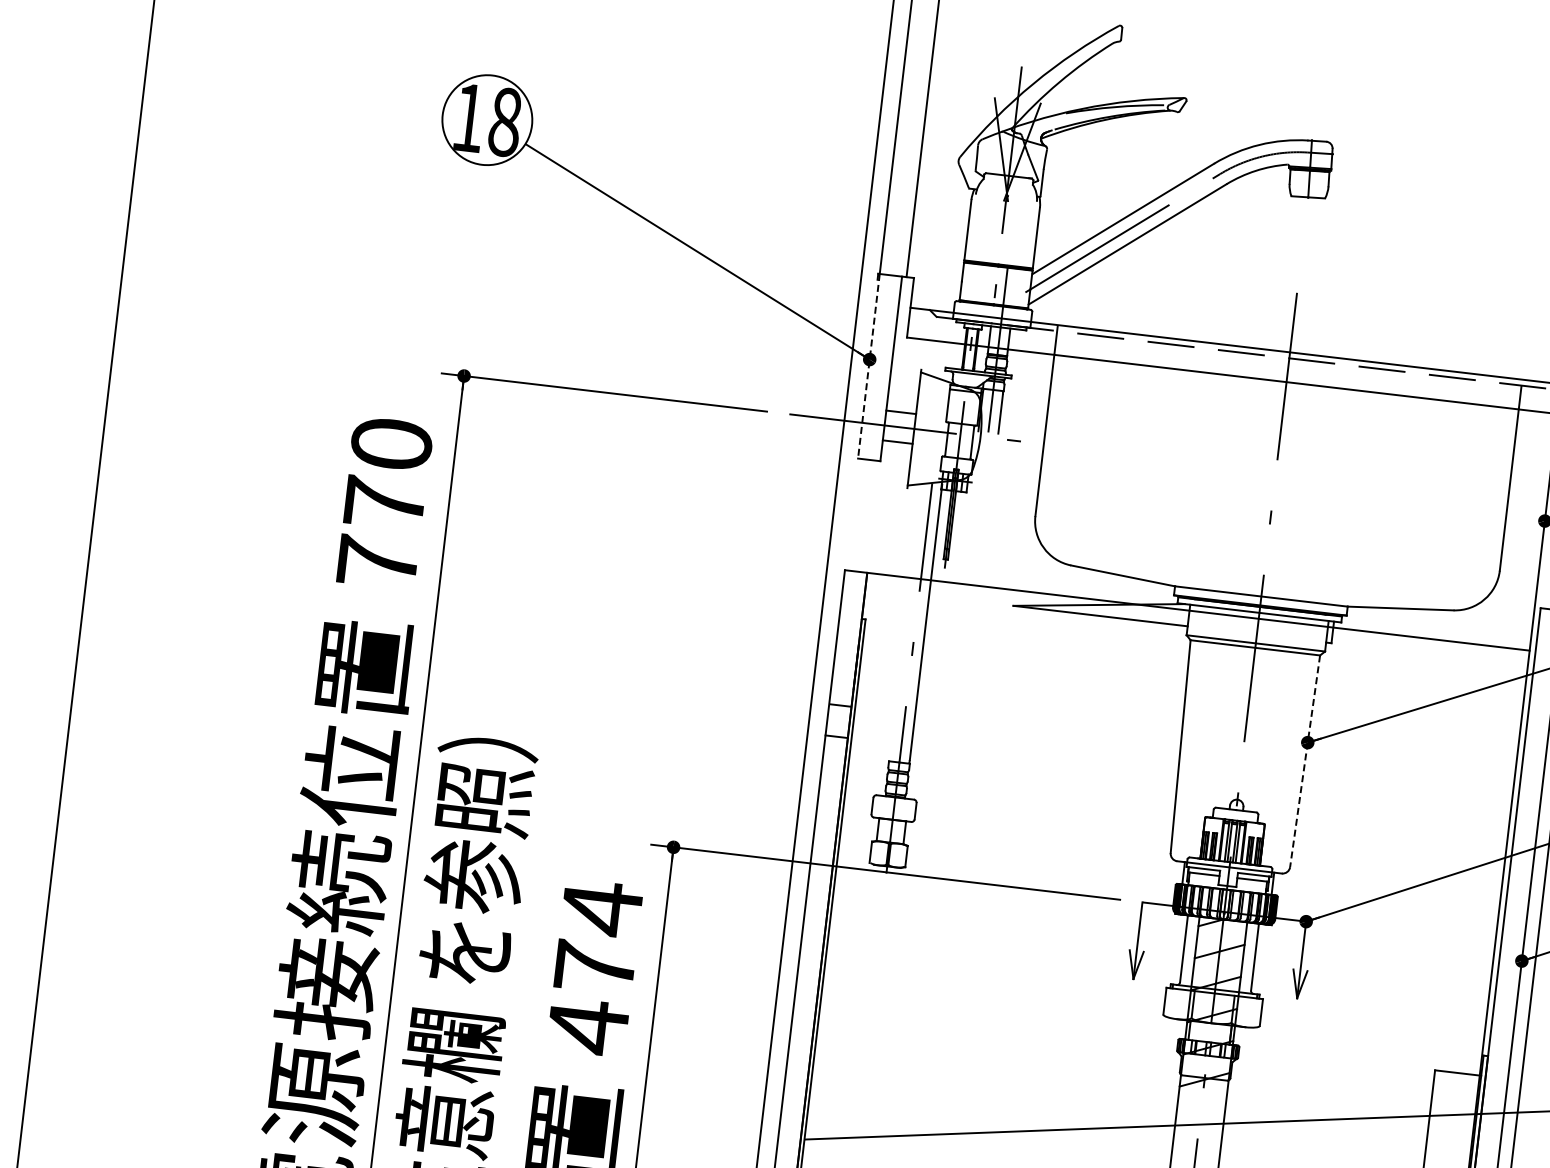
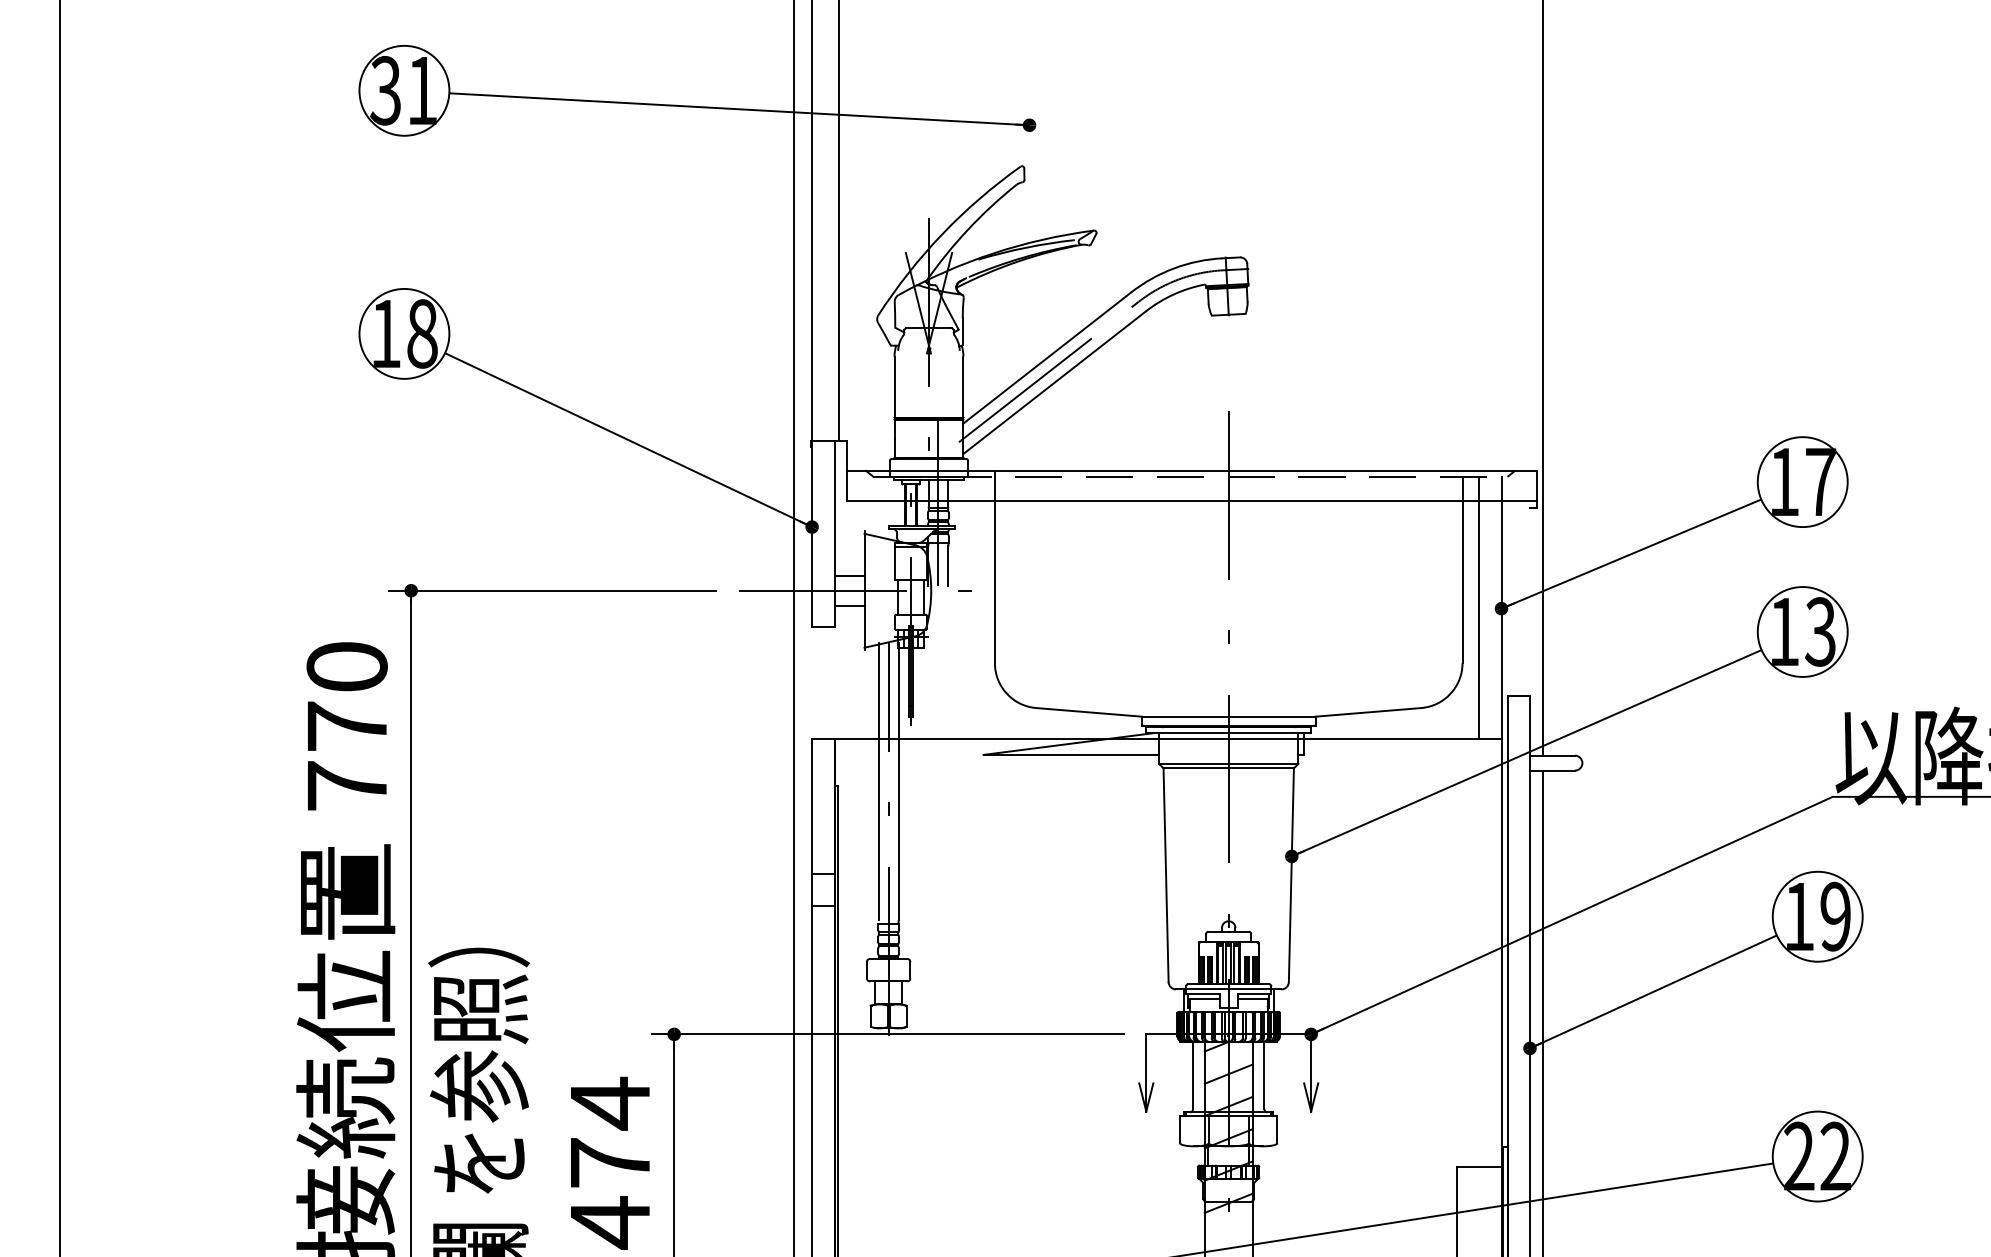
line: (869, 366) -> (812, 533), dashed -> solid
line: (1523, 517) -> (1479, 607), added
line: (905, 620) -> (878, 781), added
line: (1305, 761) -> (1291, 875), dashed -> solid

